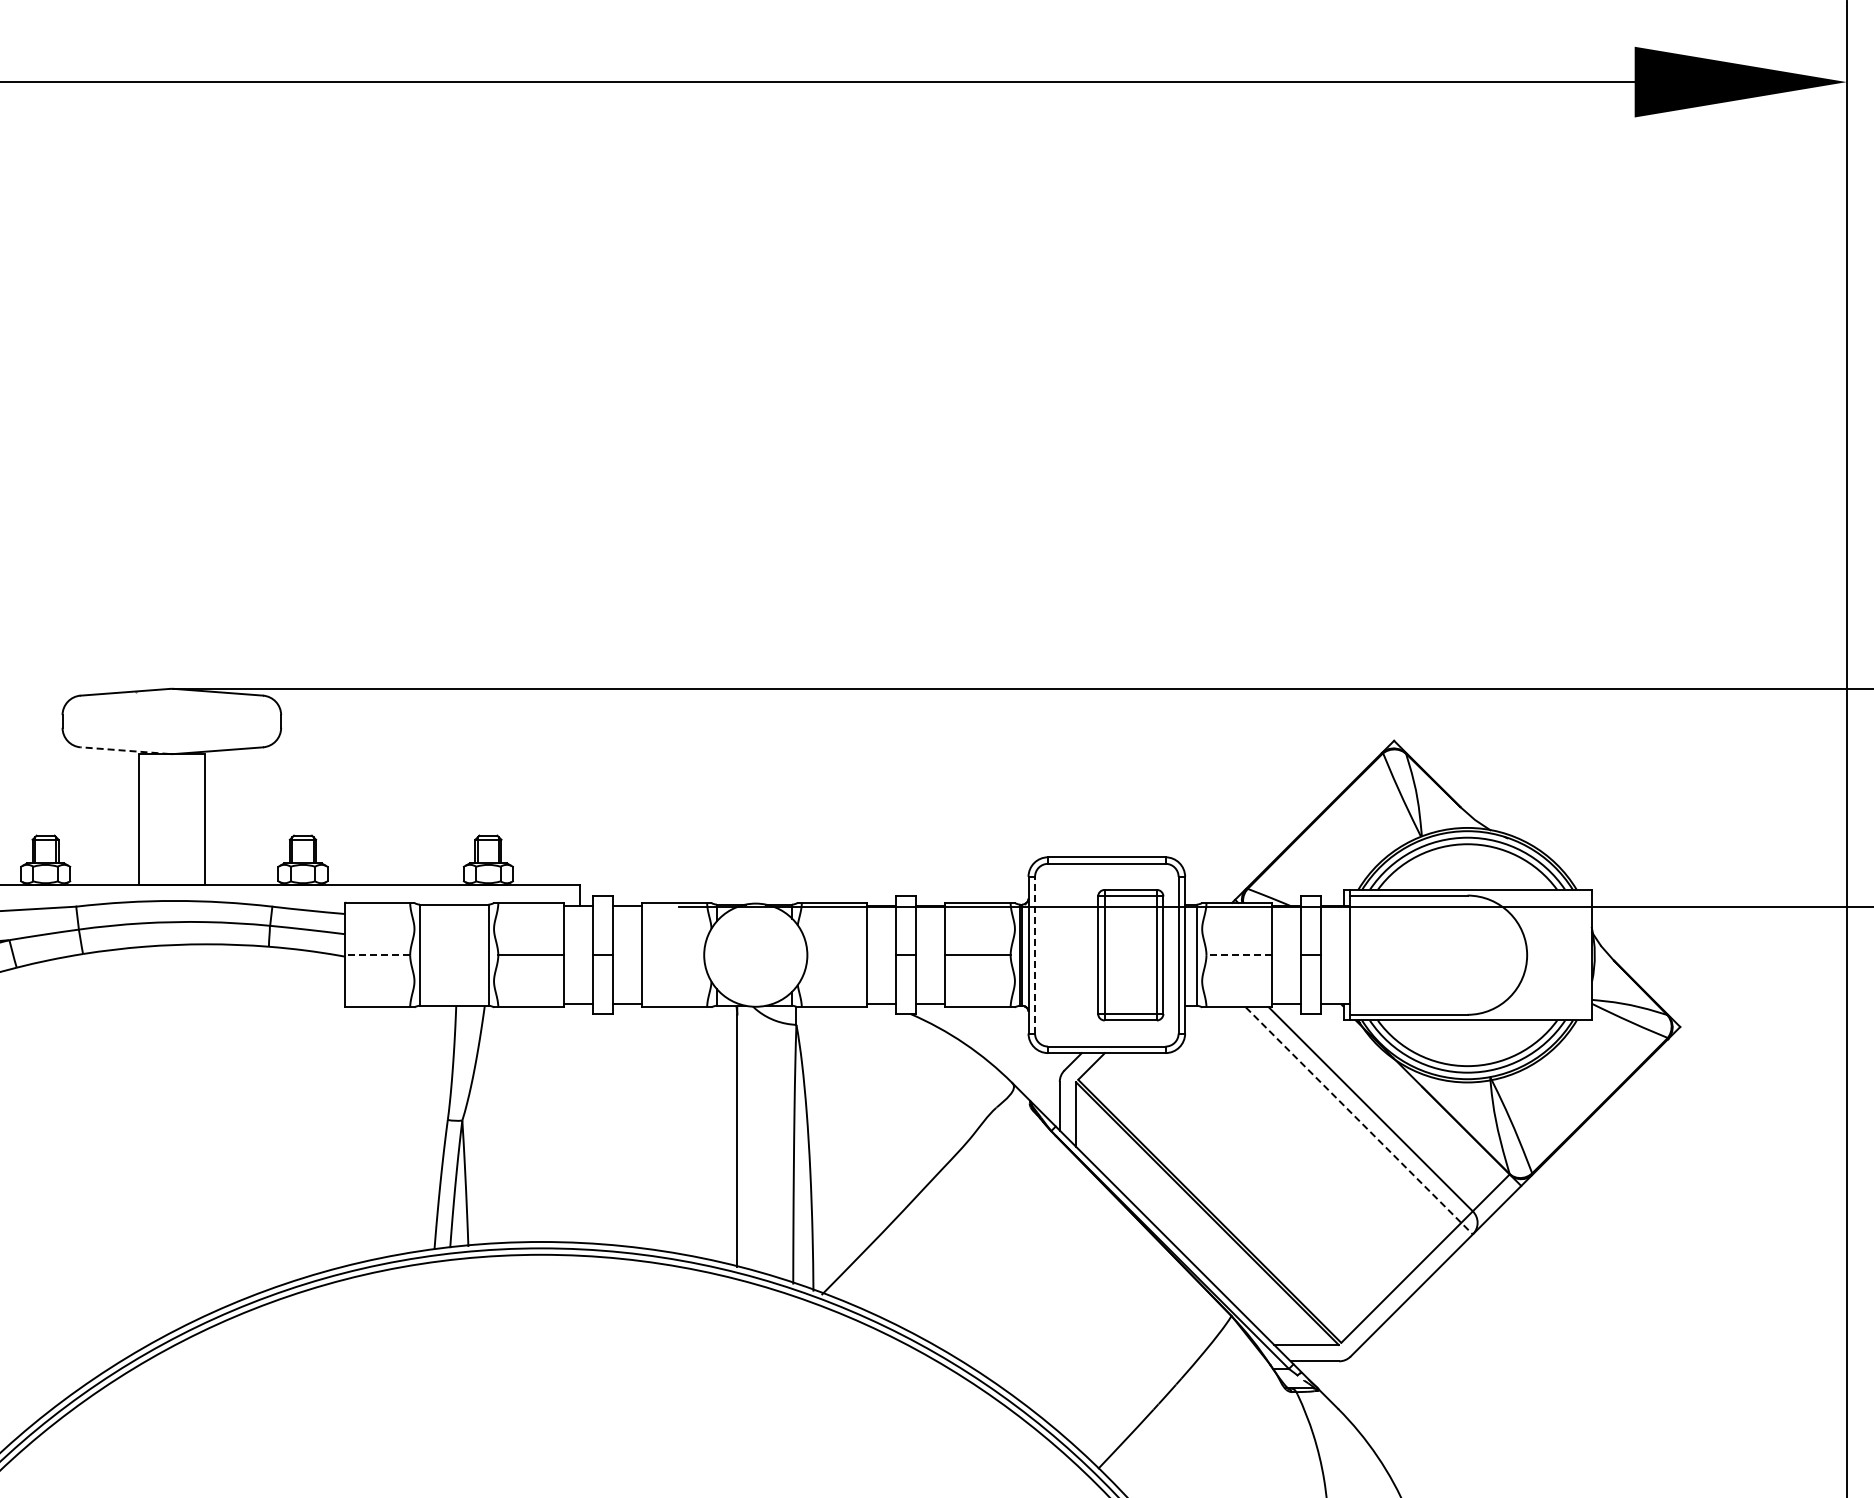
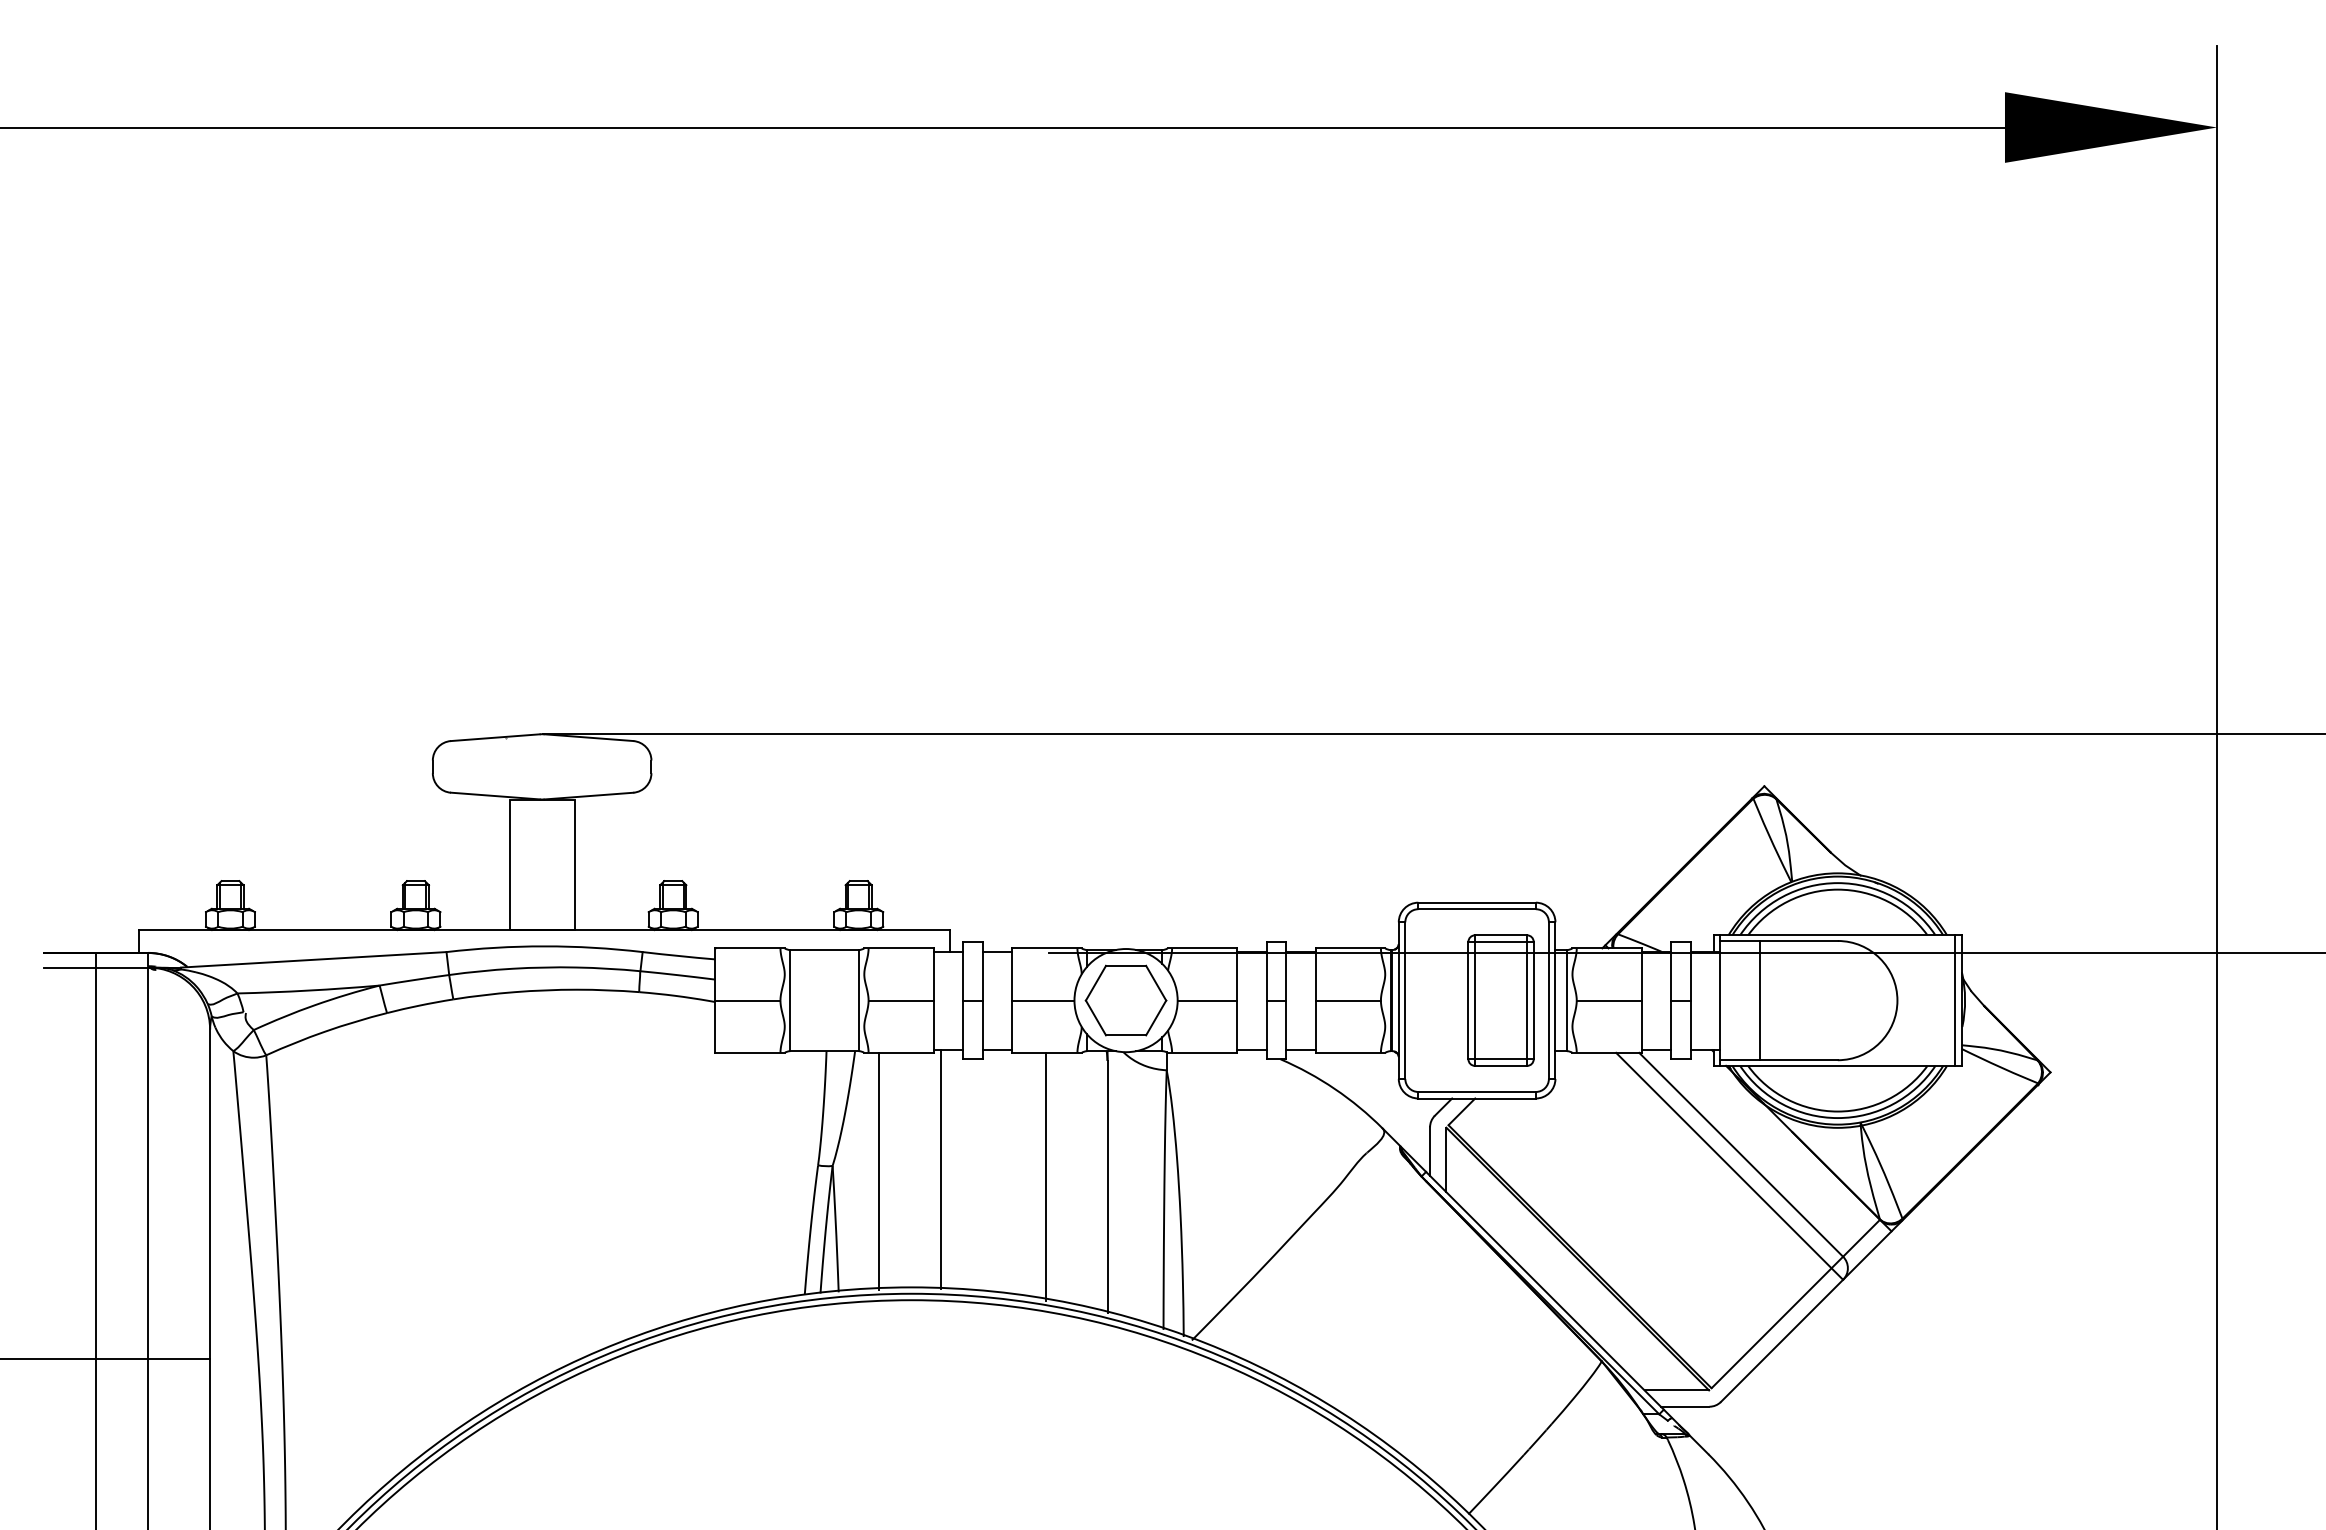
line: (125, 751) -> (495, 796), dashed -> solid
line: (377, 955) -> (747, 1000), dashed -> solid
line: (673, 955) -> (1043, 1000), added
part: (755, 955) -> (1125, 1000), added
line: (837, 955) -> (1207, 1000), added
line: (1035, 955) -> (1405, 1000), dashed -> solid
line: (1239, 955) -> (1609, 1000), dashed -> solid
line: (1389, 955) -> (1759, 1000), added
line: (1585, 955) -> (1955, 1000), added
line: (1360, 1121) -> (1730, 1166), dashed -> solid
line: (571, 1124) -> (941, 1169), added
line: (509, 1125) -> (879, 1170), added
line: (675, 1131) -> (1045, 1176), added

